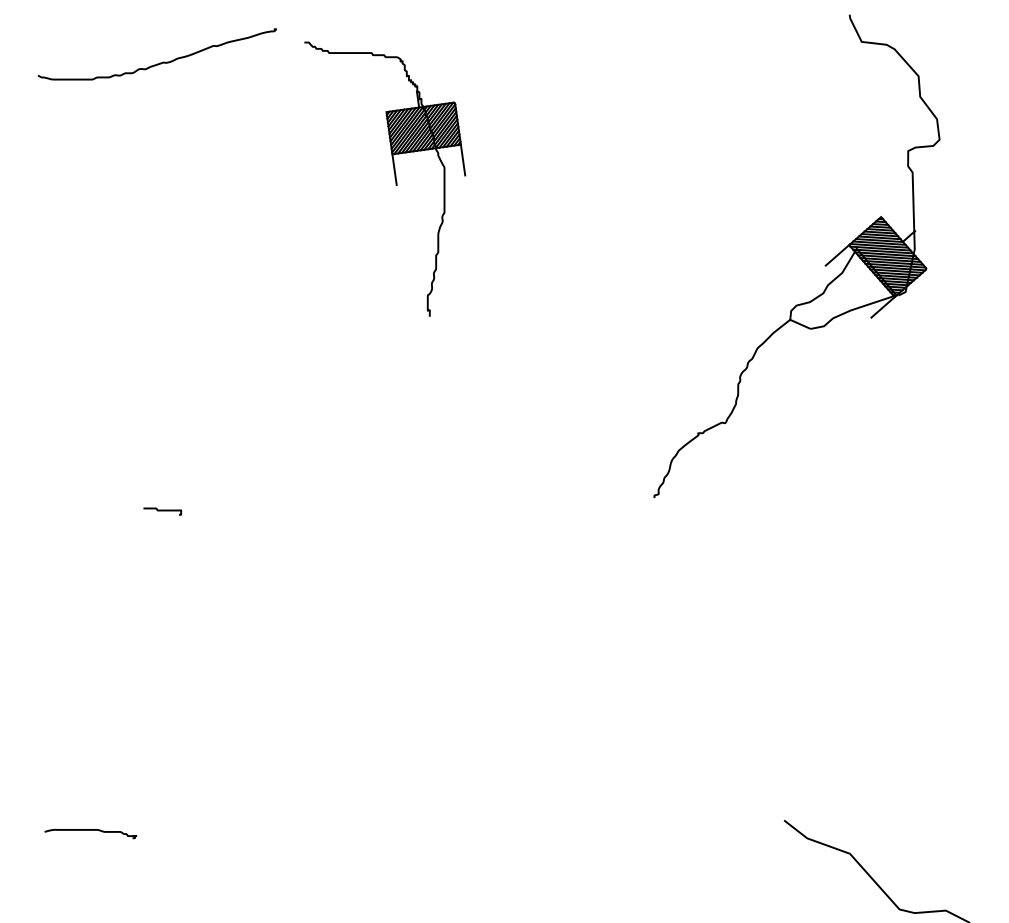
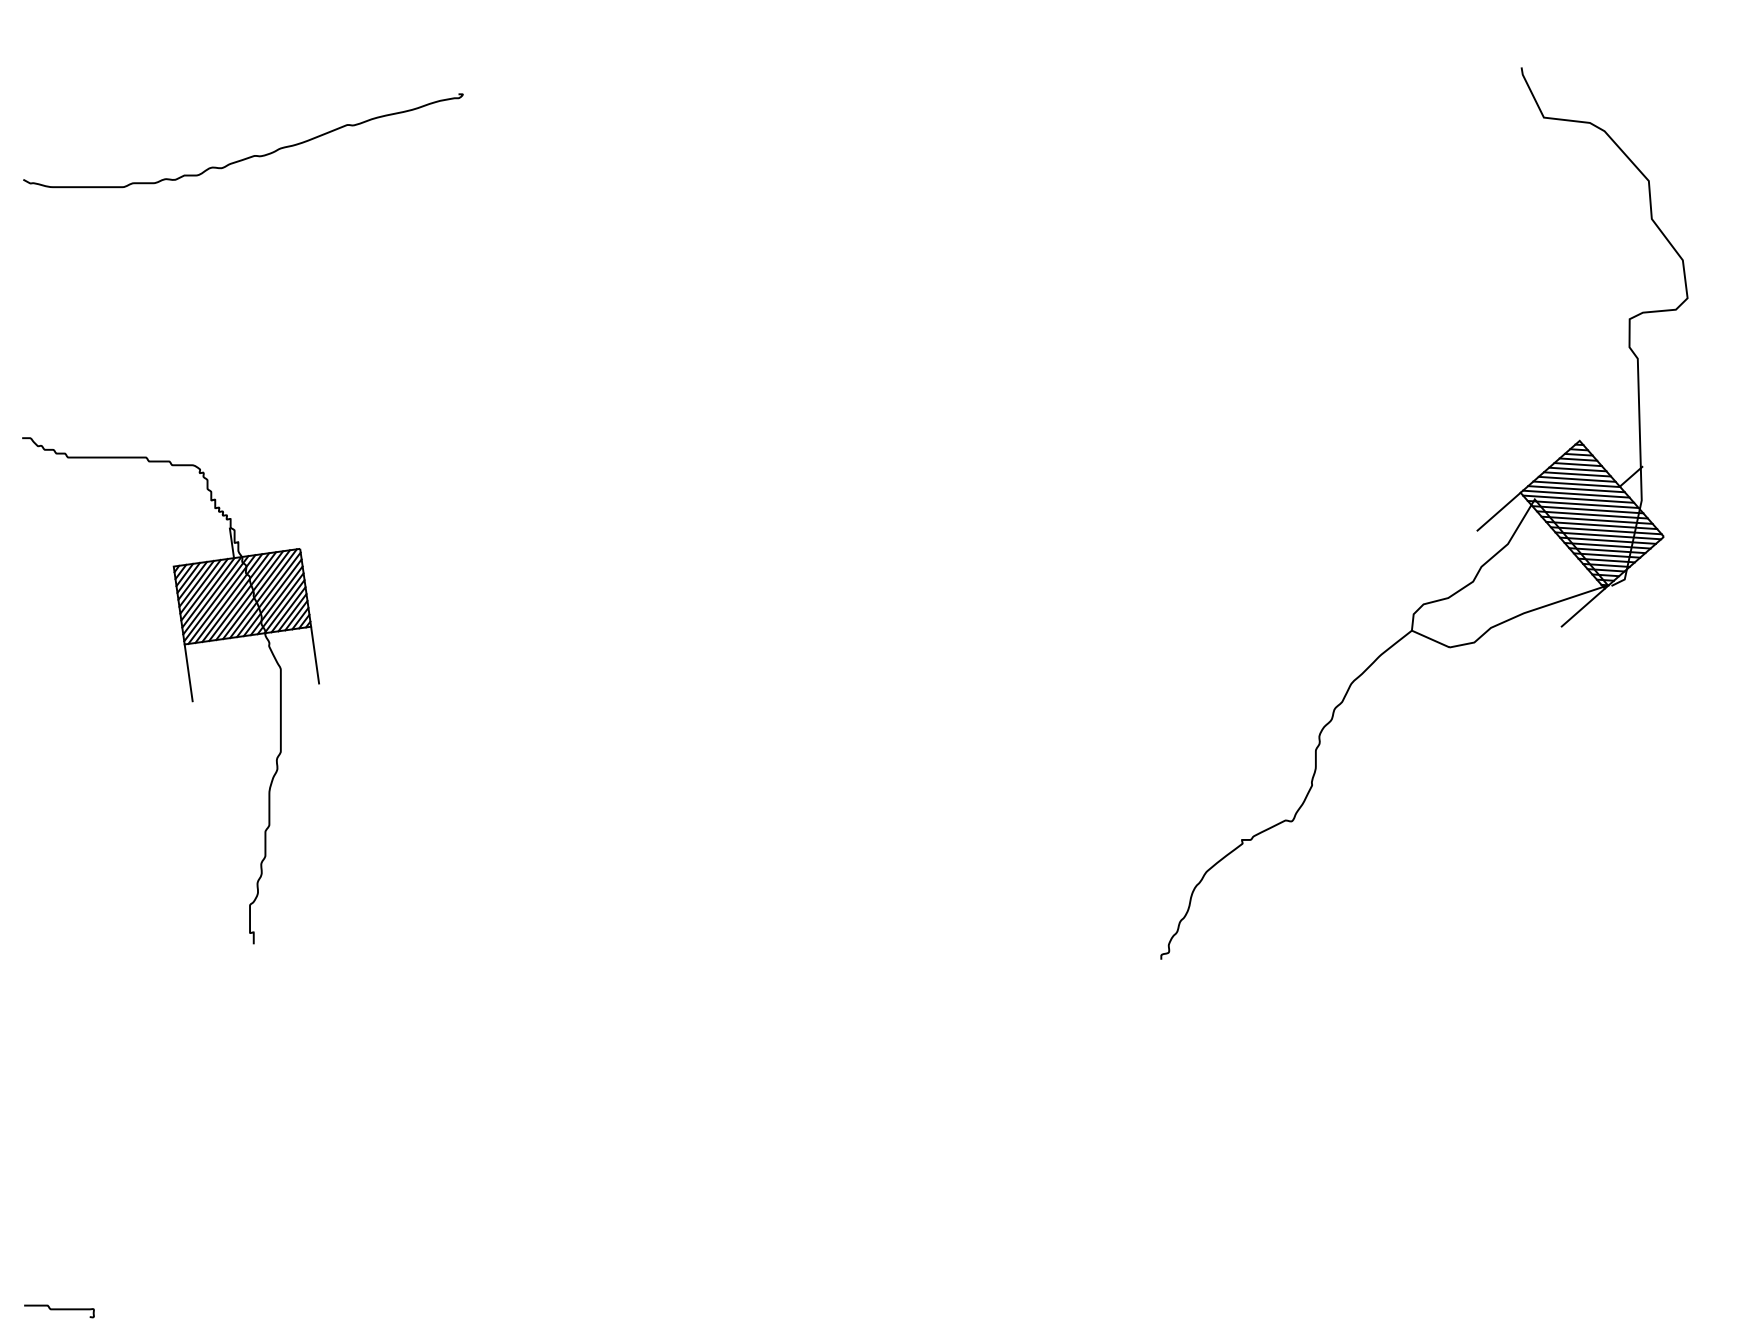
part: (394, 178) -> (188, 689), moved
curve: (162, 511) -> (59, 1311), moved

